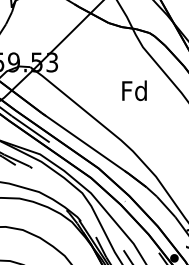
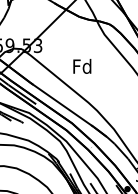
text: (134, 90) -> (82, 66), moved

